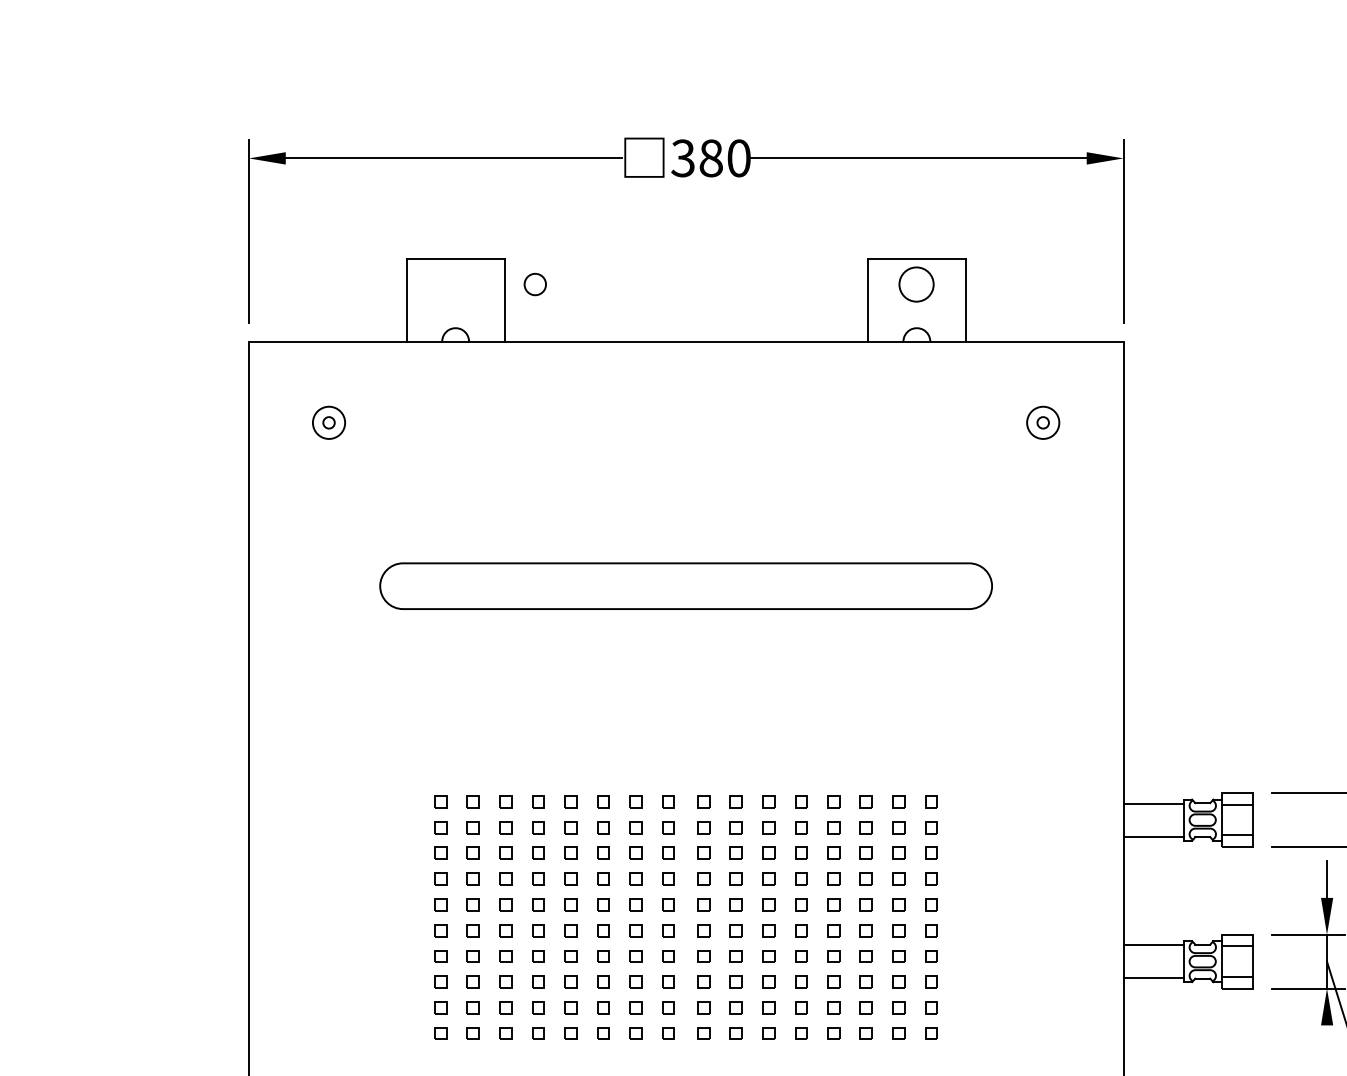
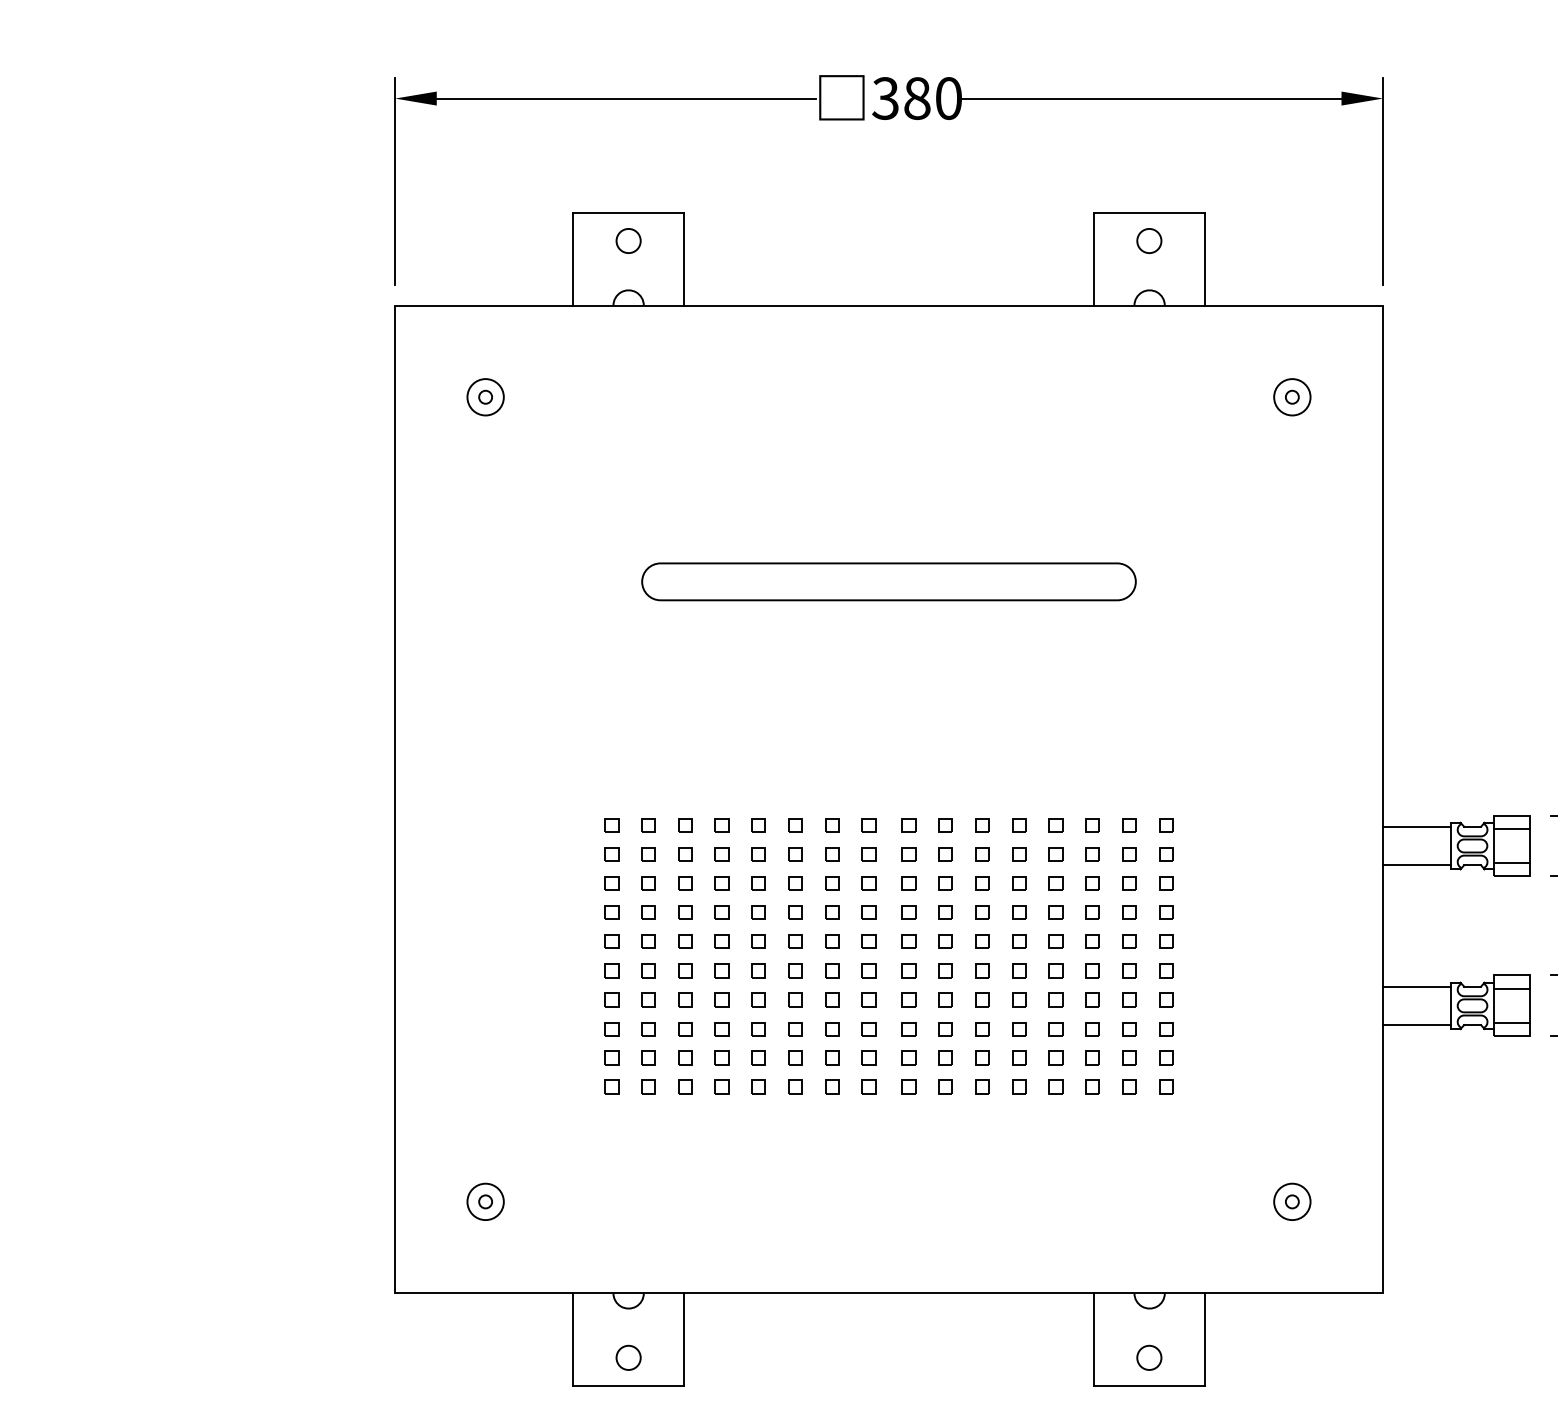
circle: (535, 284) -> (628, 240), moved
circle: (916, 284) -> (1149, 240), size x0.62
part: (685, 585) -> (888, 581), size x0.71

